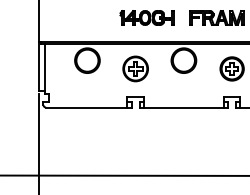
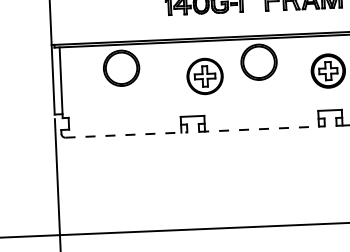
part: (135, 68) -> (204, 75), moved
line: (88, 107) -> (125, 134), solid -> dashed
line: (184, 107) -> (262, 129), solid -> dashed

